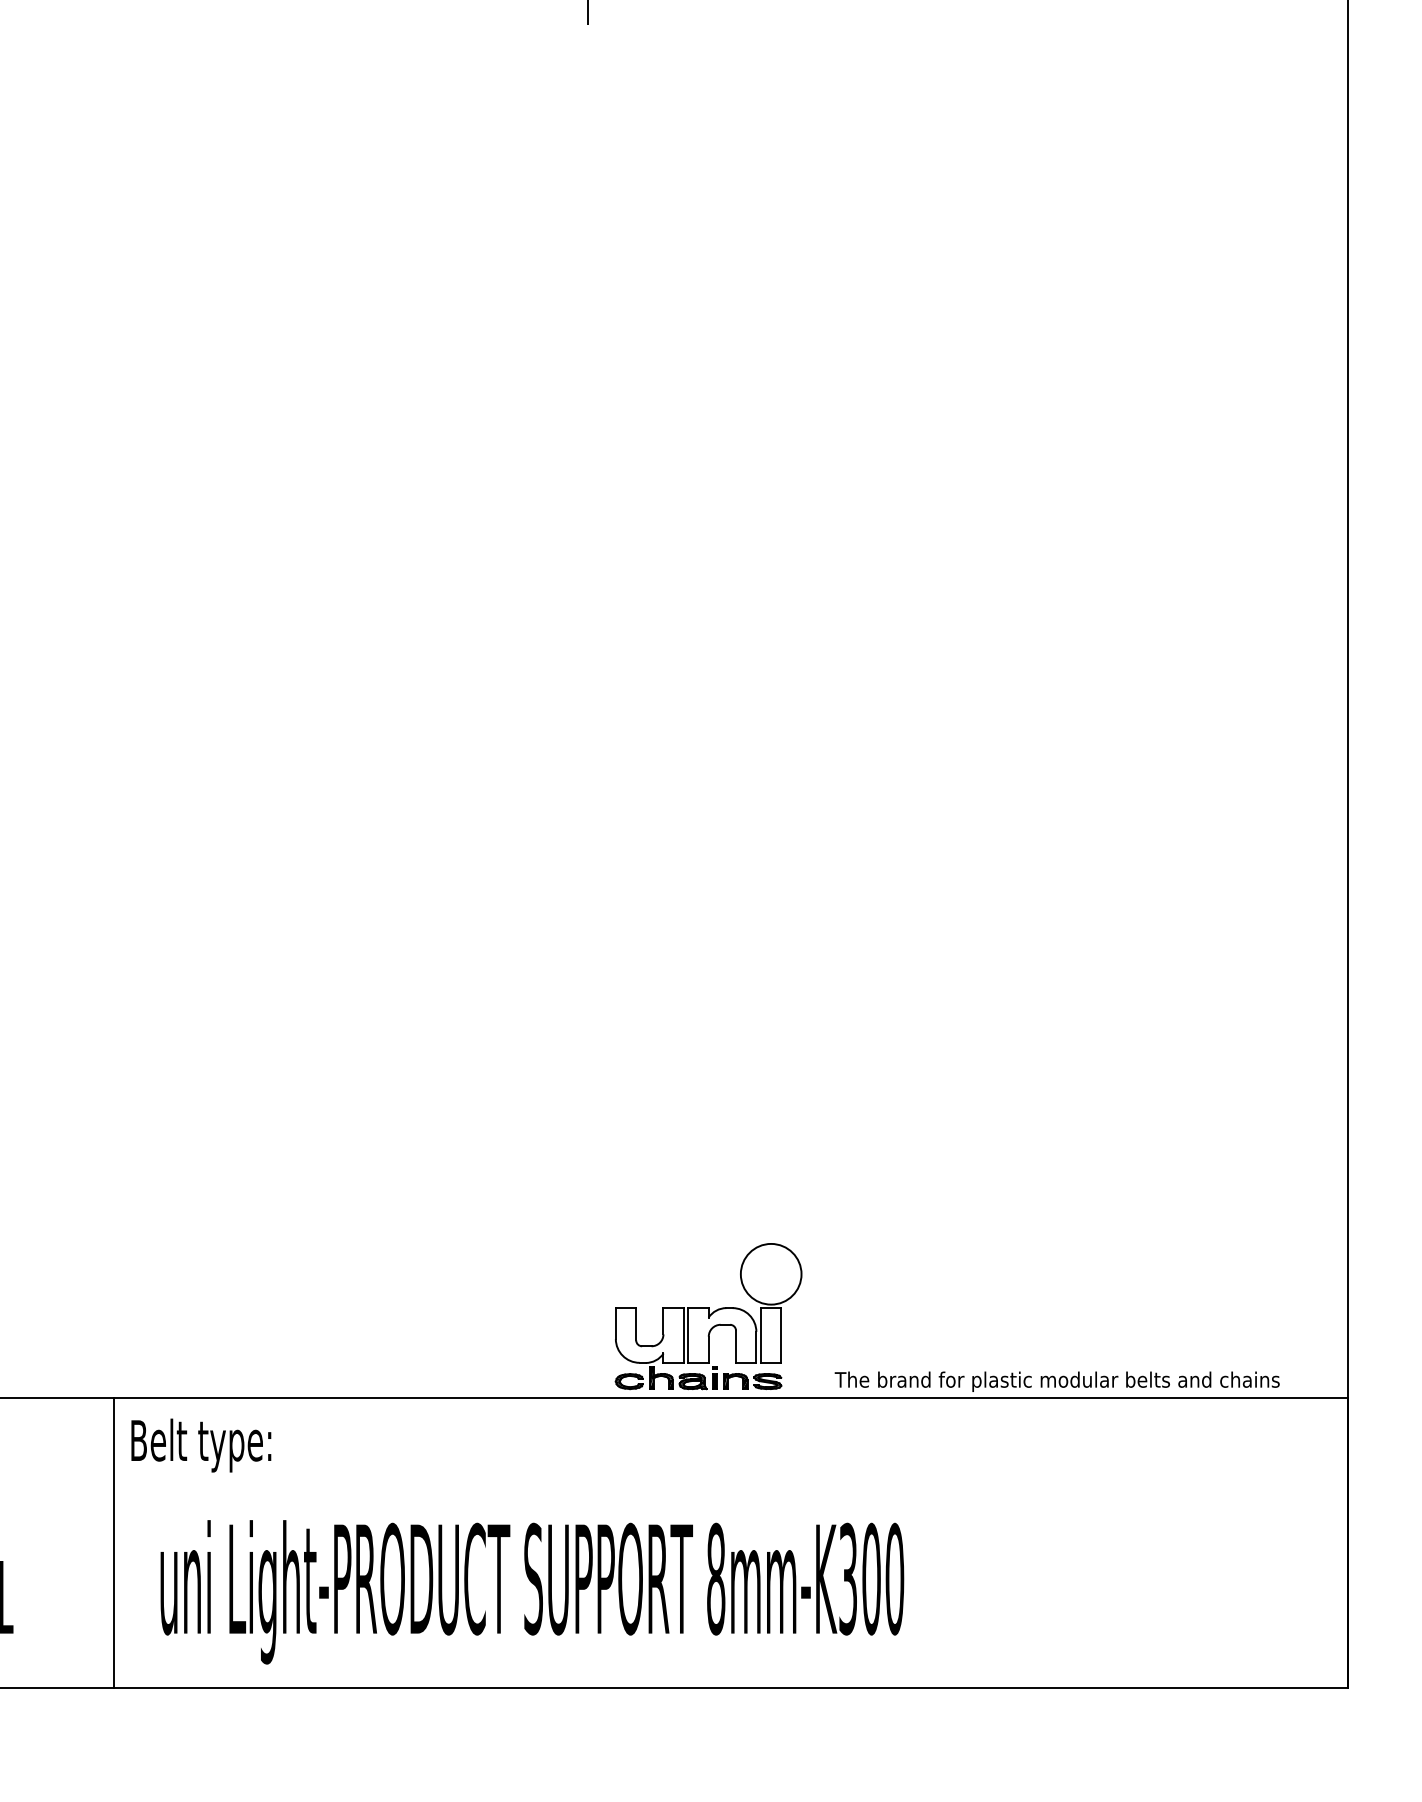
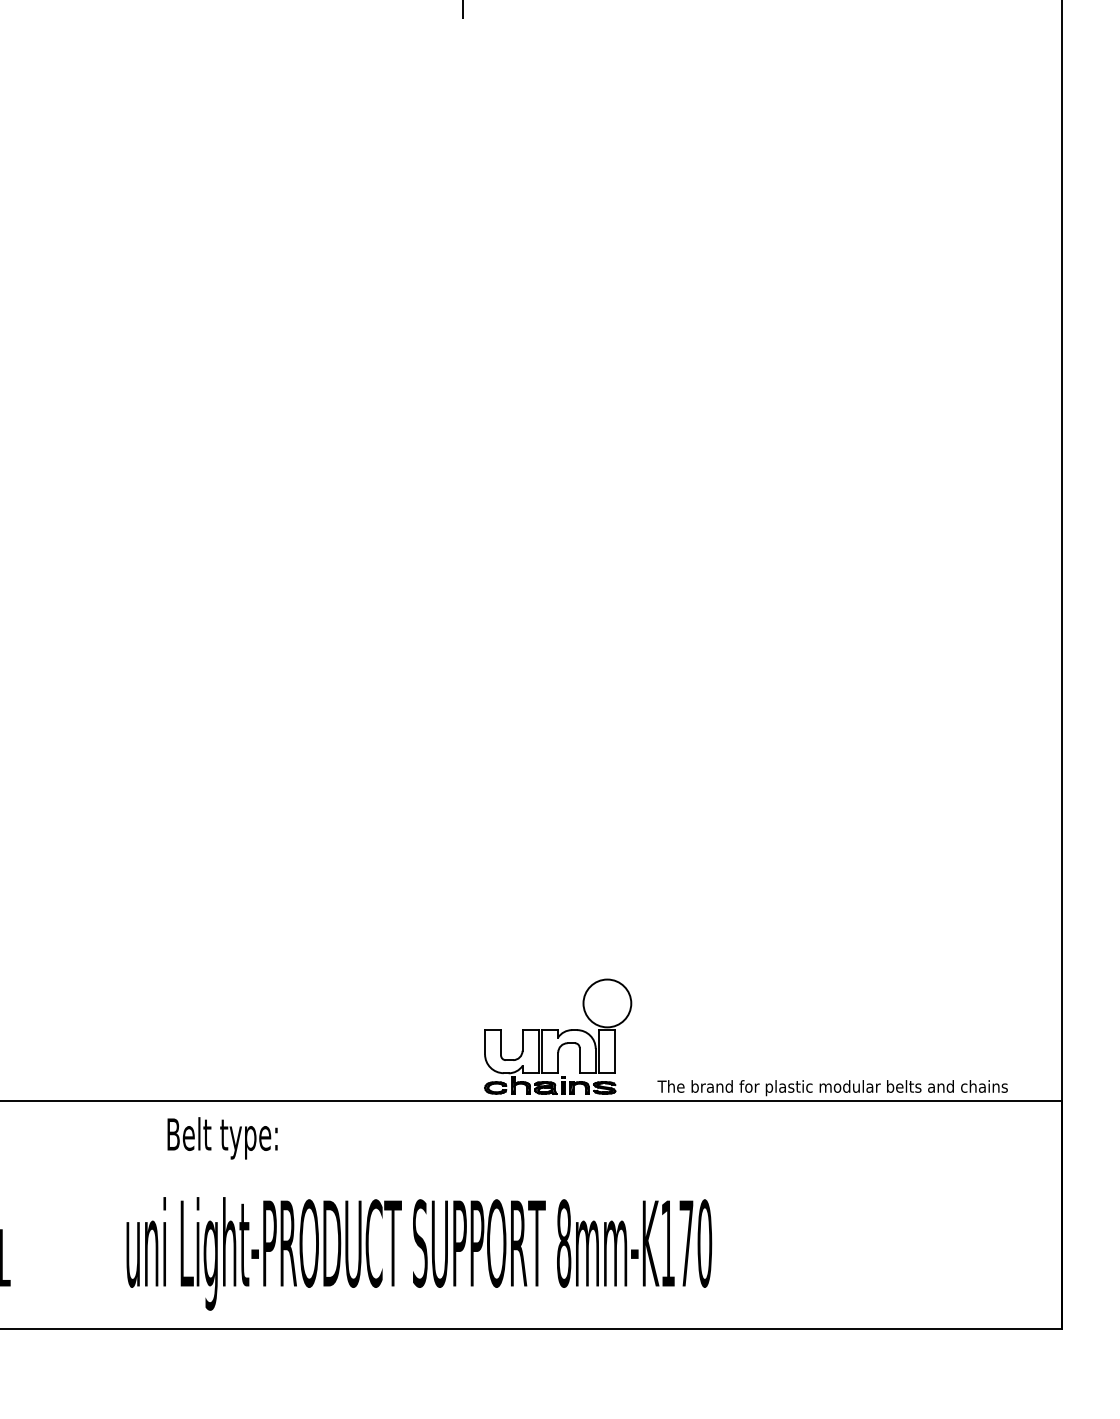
text: (201, 1445) -> (222, 1138), moved
line: (113, 1542) -> (89, 1214), removed
text: (860, 1579) -> (677, 1243), 8mm-K300 -> 8mm-K170

